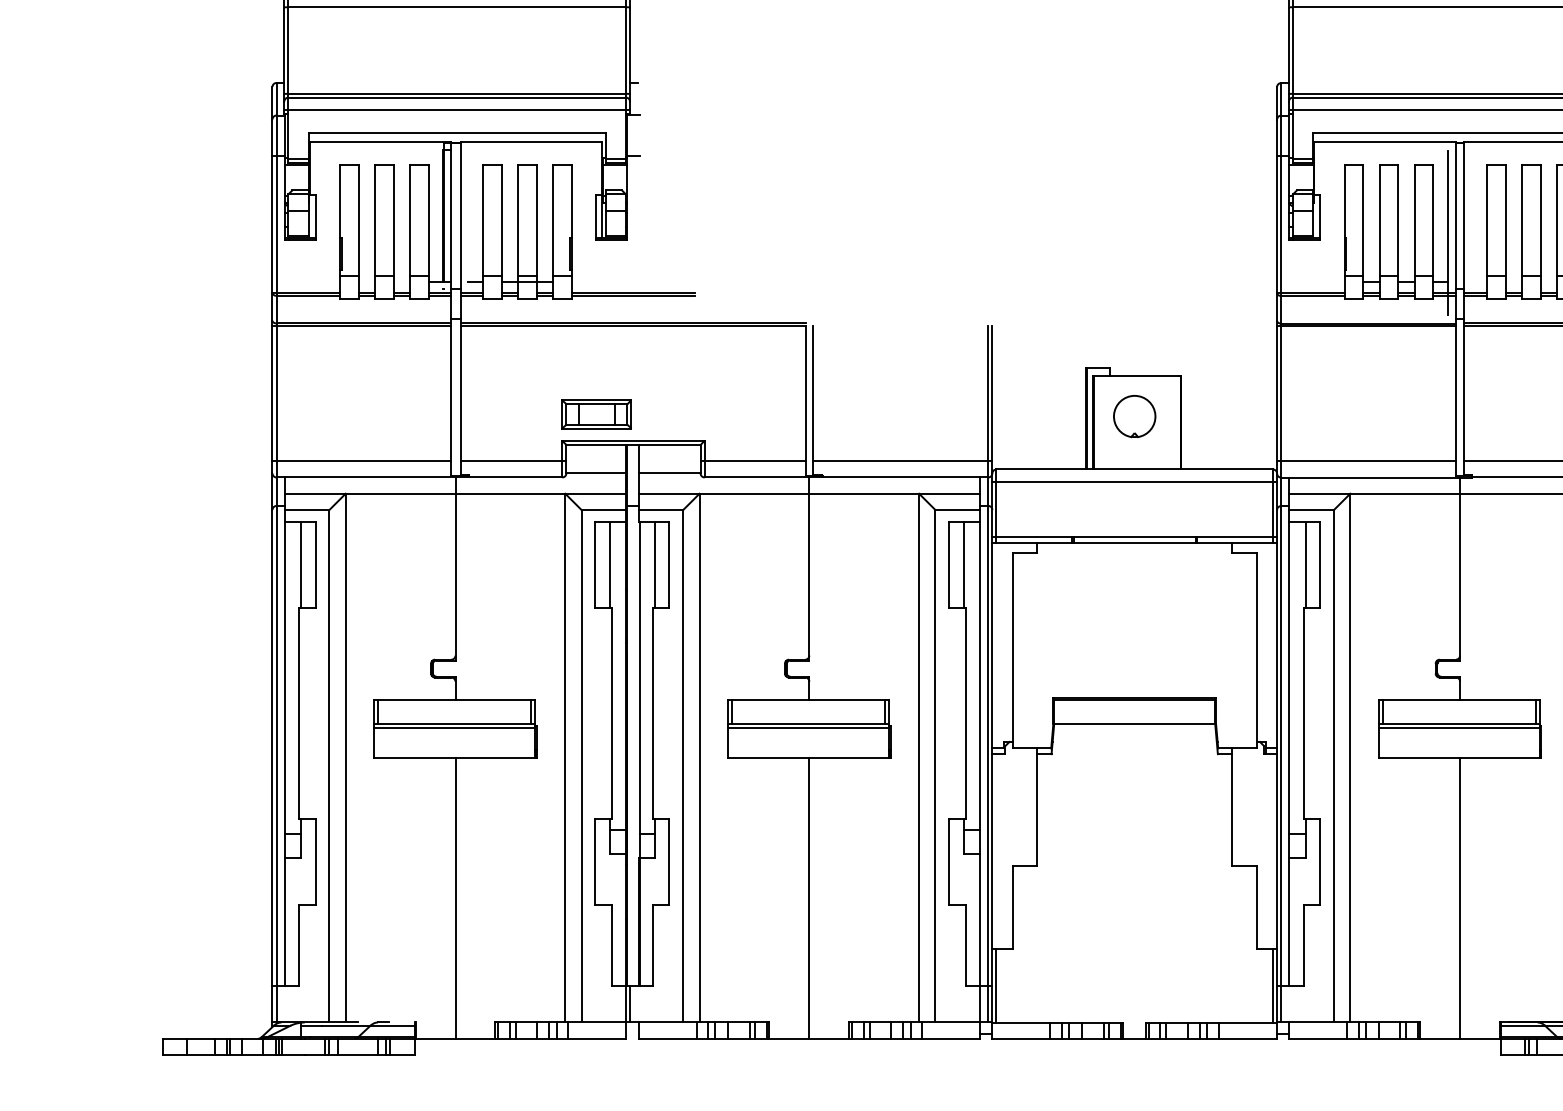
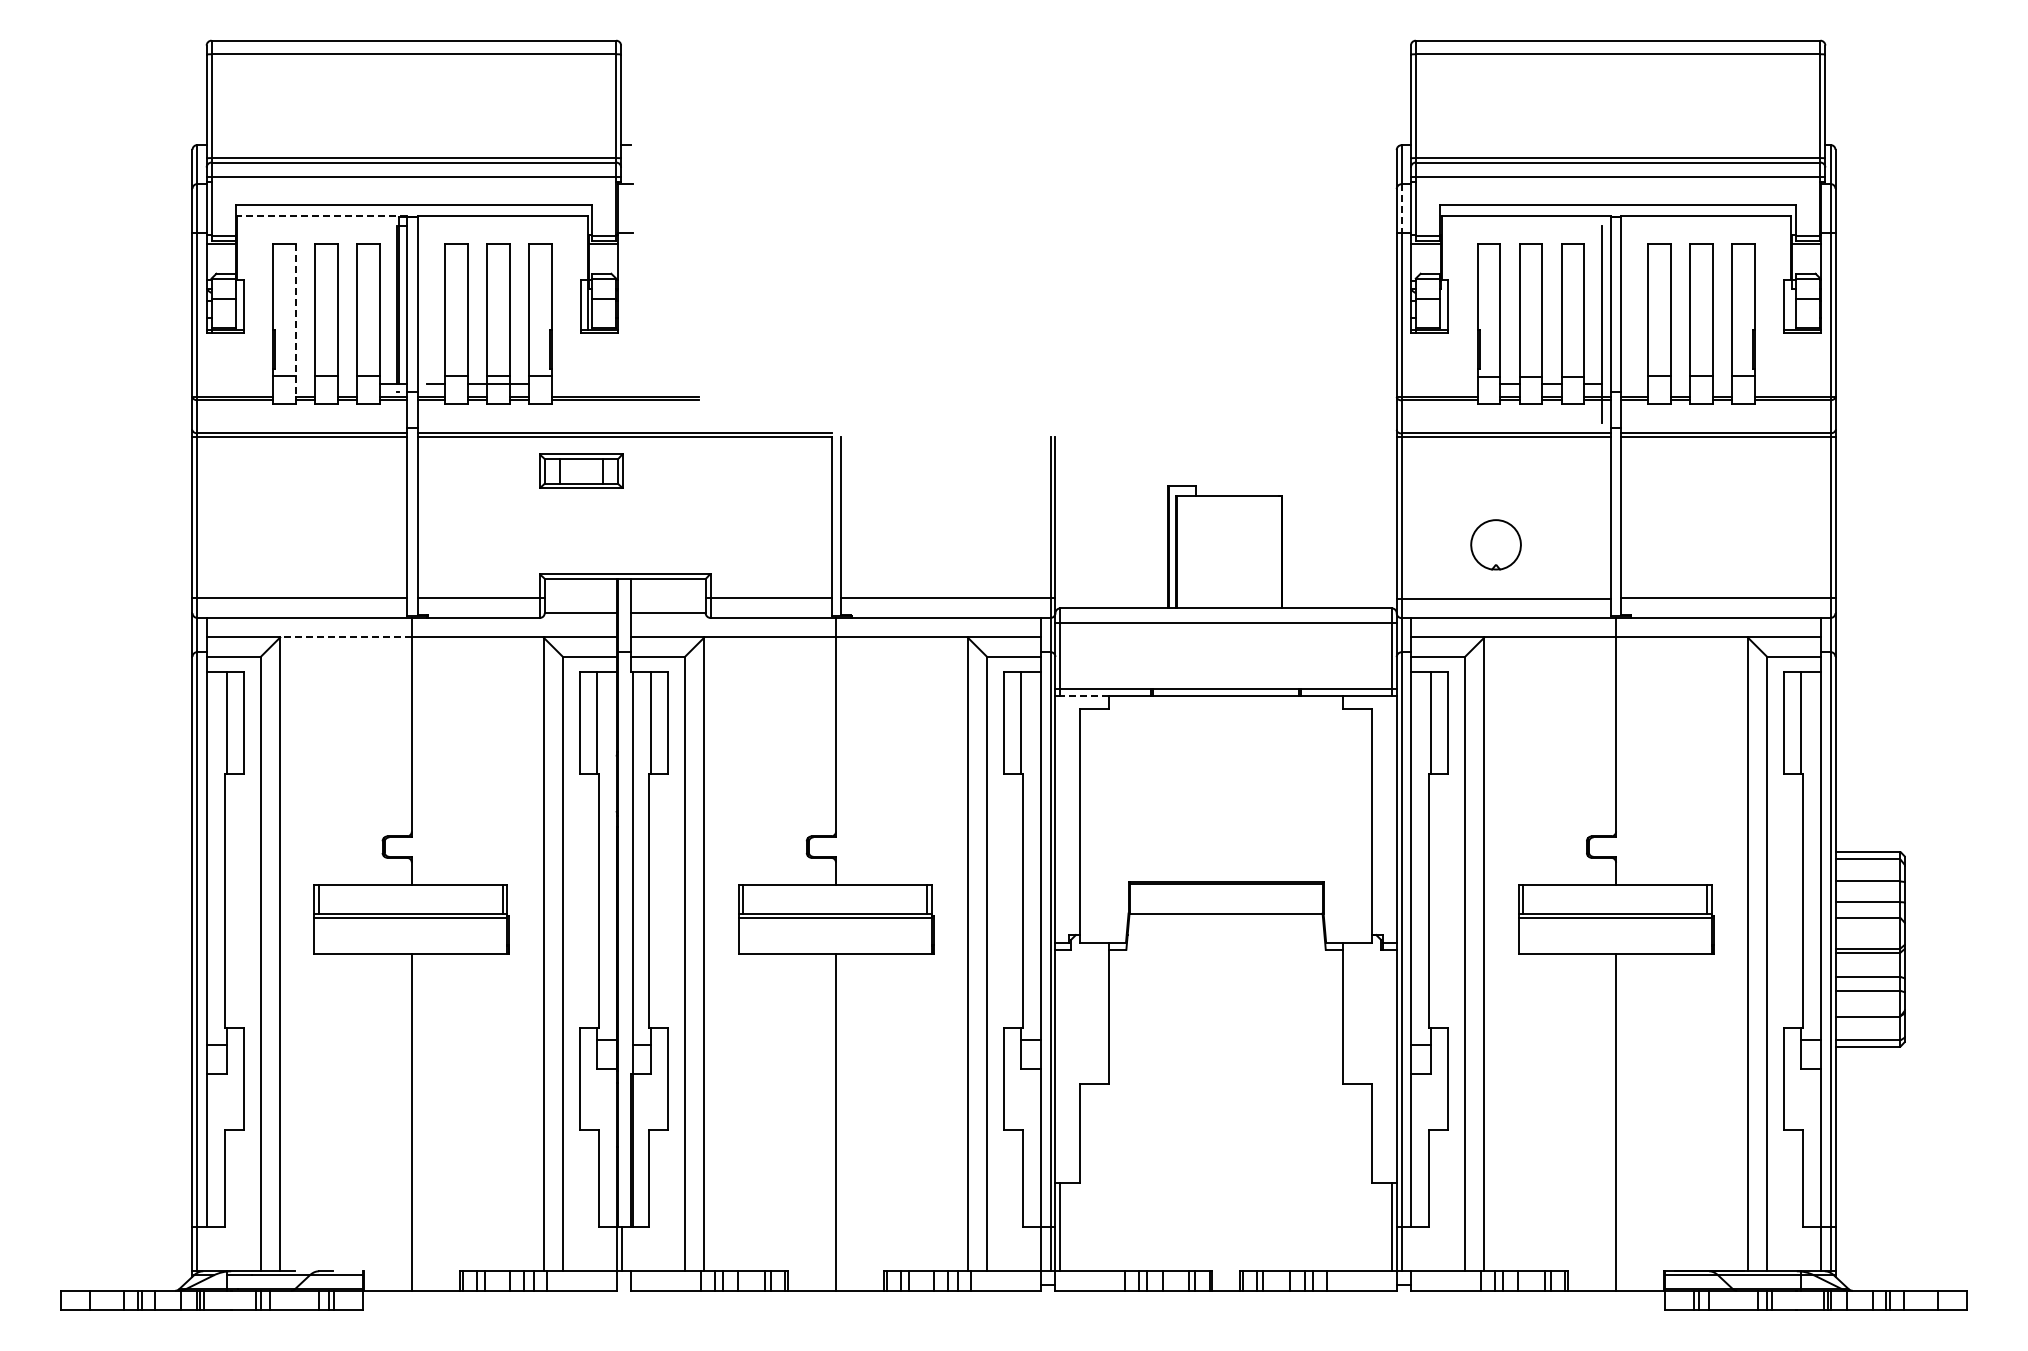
line: (1281, 136) -> (1401, 209), solid -> dashed
line: (380, 142) -> (322, 216), solid -> dashed
line: (358, 229) -> (295, 320), solid -> dashed
part: (597, 413) -> (581, 470), moved
part: (1134, 416) -> (1495, 544), moved
line: (400, 493) -> (346, 637), solid -> dashed
line: (1016, 542) -> (1084, 696), solid -> dashed

